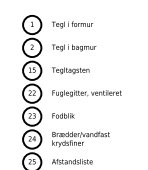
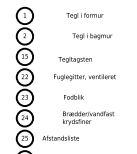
text: (72, 24) -> (84, 15), moved
text: (74, 47) -> (92, 36), moved
text: (69, 70) -> (74, 59), moved
text: (86, 93) -> (84, 77), moved
text: (63, 115) -> (73, 96), moved
text: (80, 139) -> (88, 118), moved

